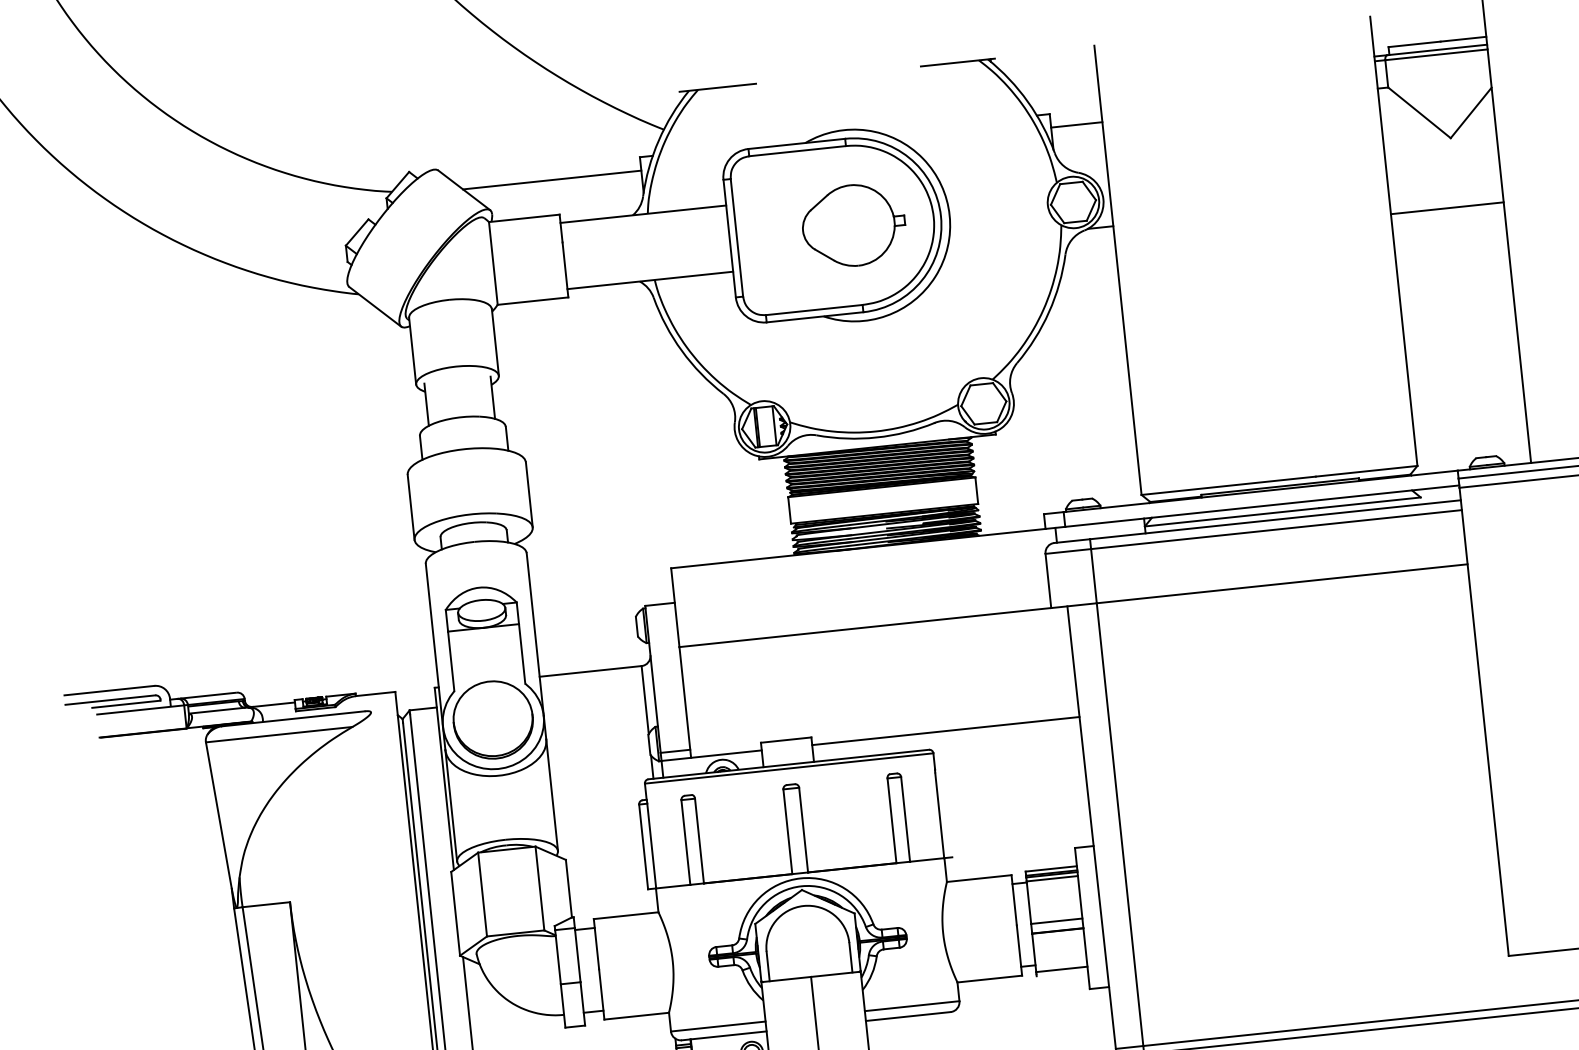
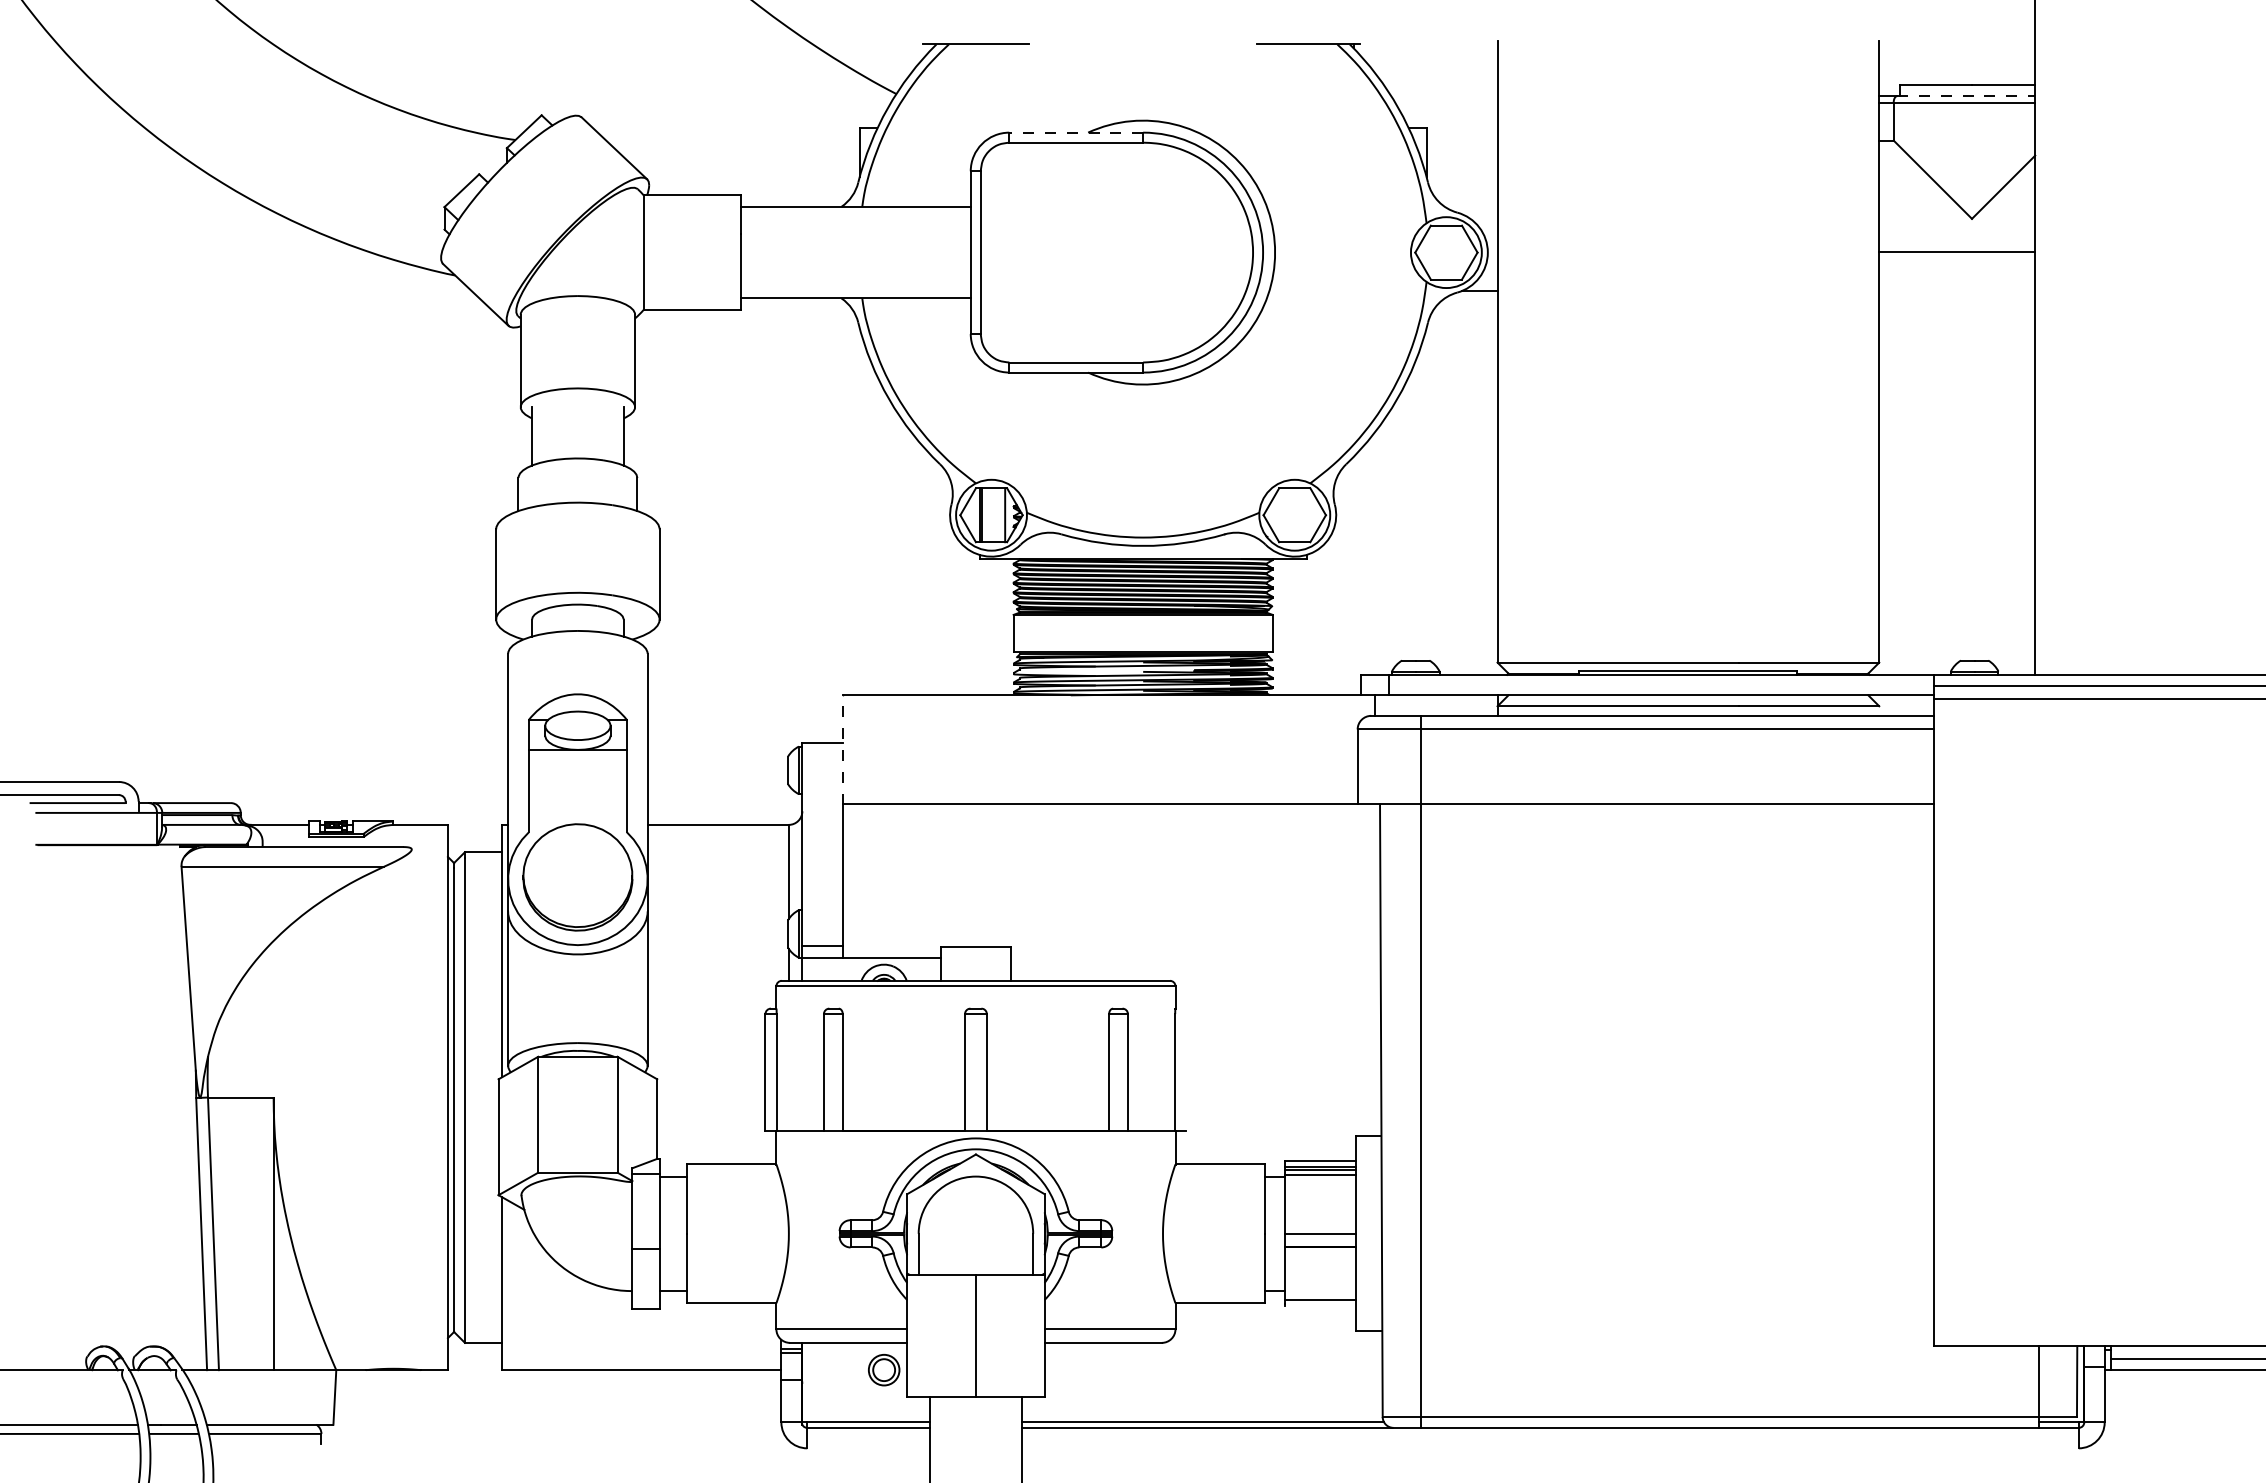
line: (1437, 50) -> (1966, 96), solid -> dashed
line: (1076, 124) -> (1461, 146), removed
line: (797, 143) -> (1076, 132), solid -> dashed
line: (551, 179) -> (735, 146), removed
line: (1447, 208) -> (1957, 252), moved
part: (853, 225) -> (1142, 252), removed
line: (675, 607) -> (843, 749), solid -> dashed
line: (945, 730) -> (1195, 957), removed

